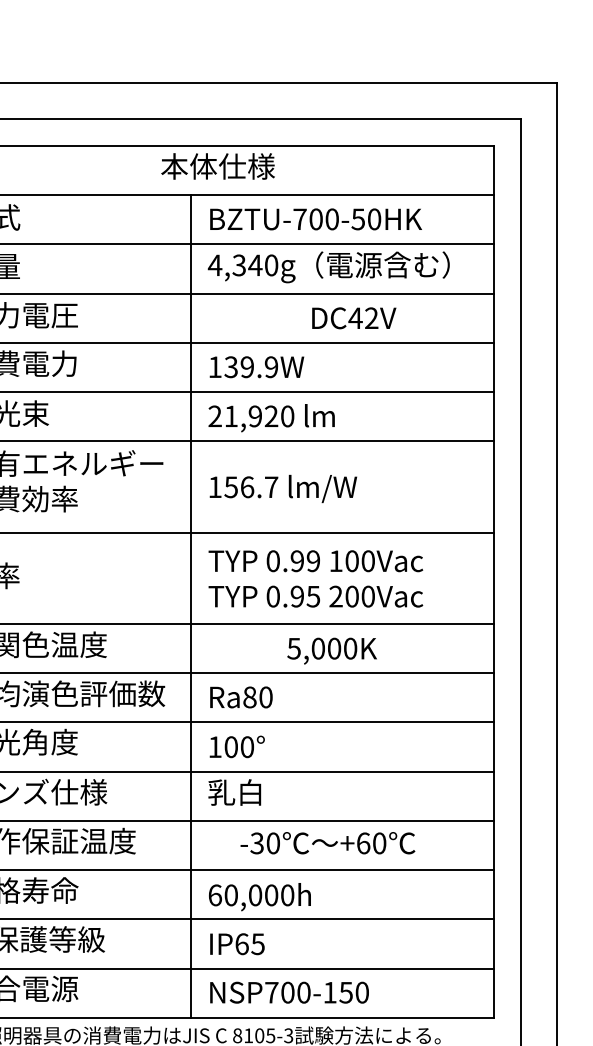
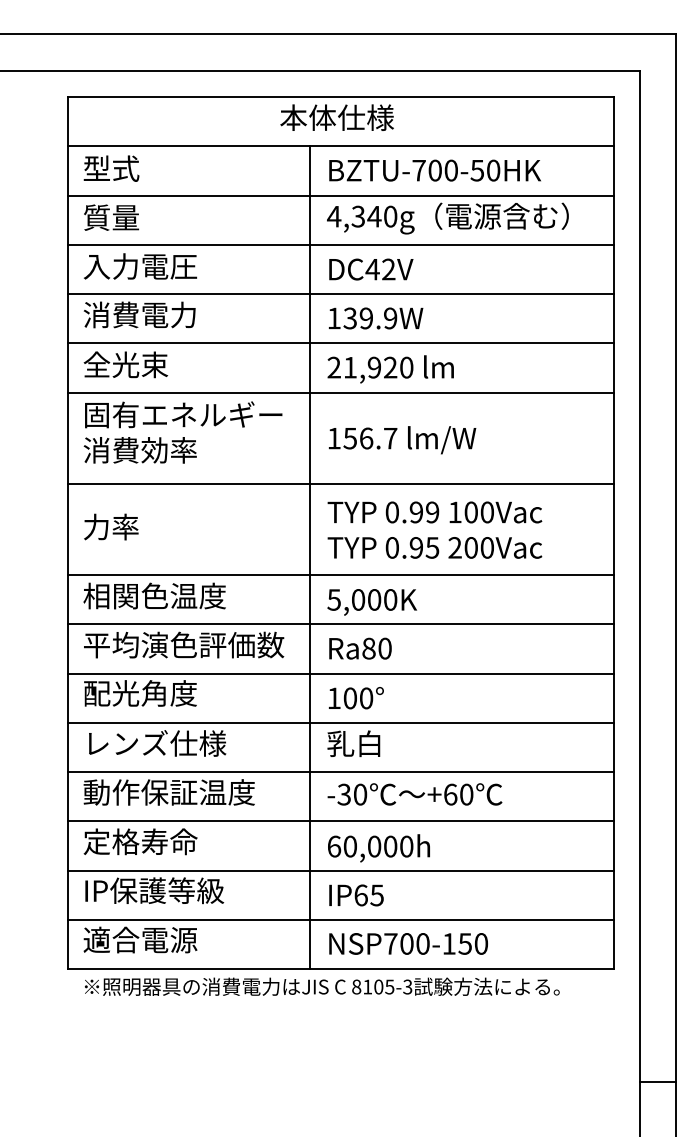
text: (354, 318) -> (371, 269), moved
text: (331, 651) -> (371, 602), moved
text: (327, 843) -> (414, 794), moved

